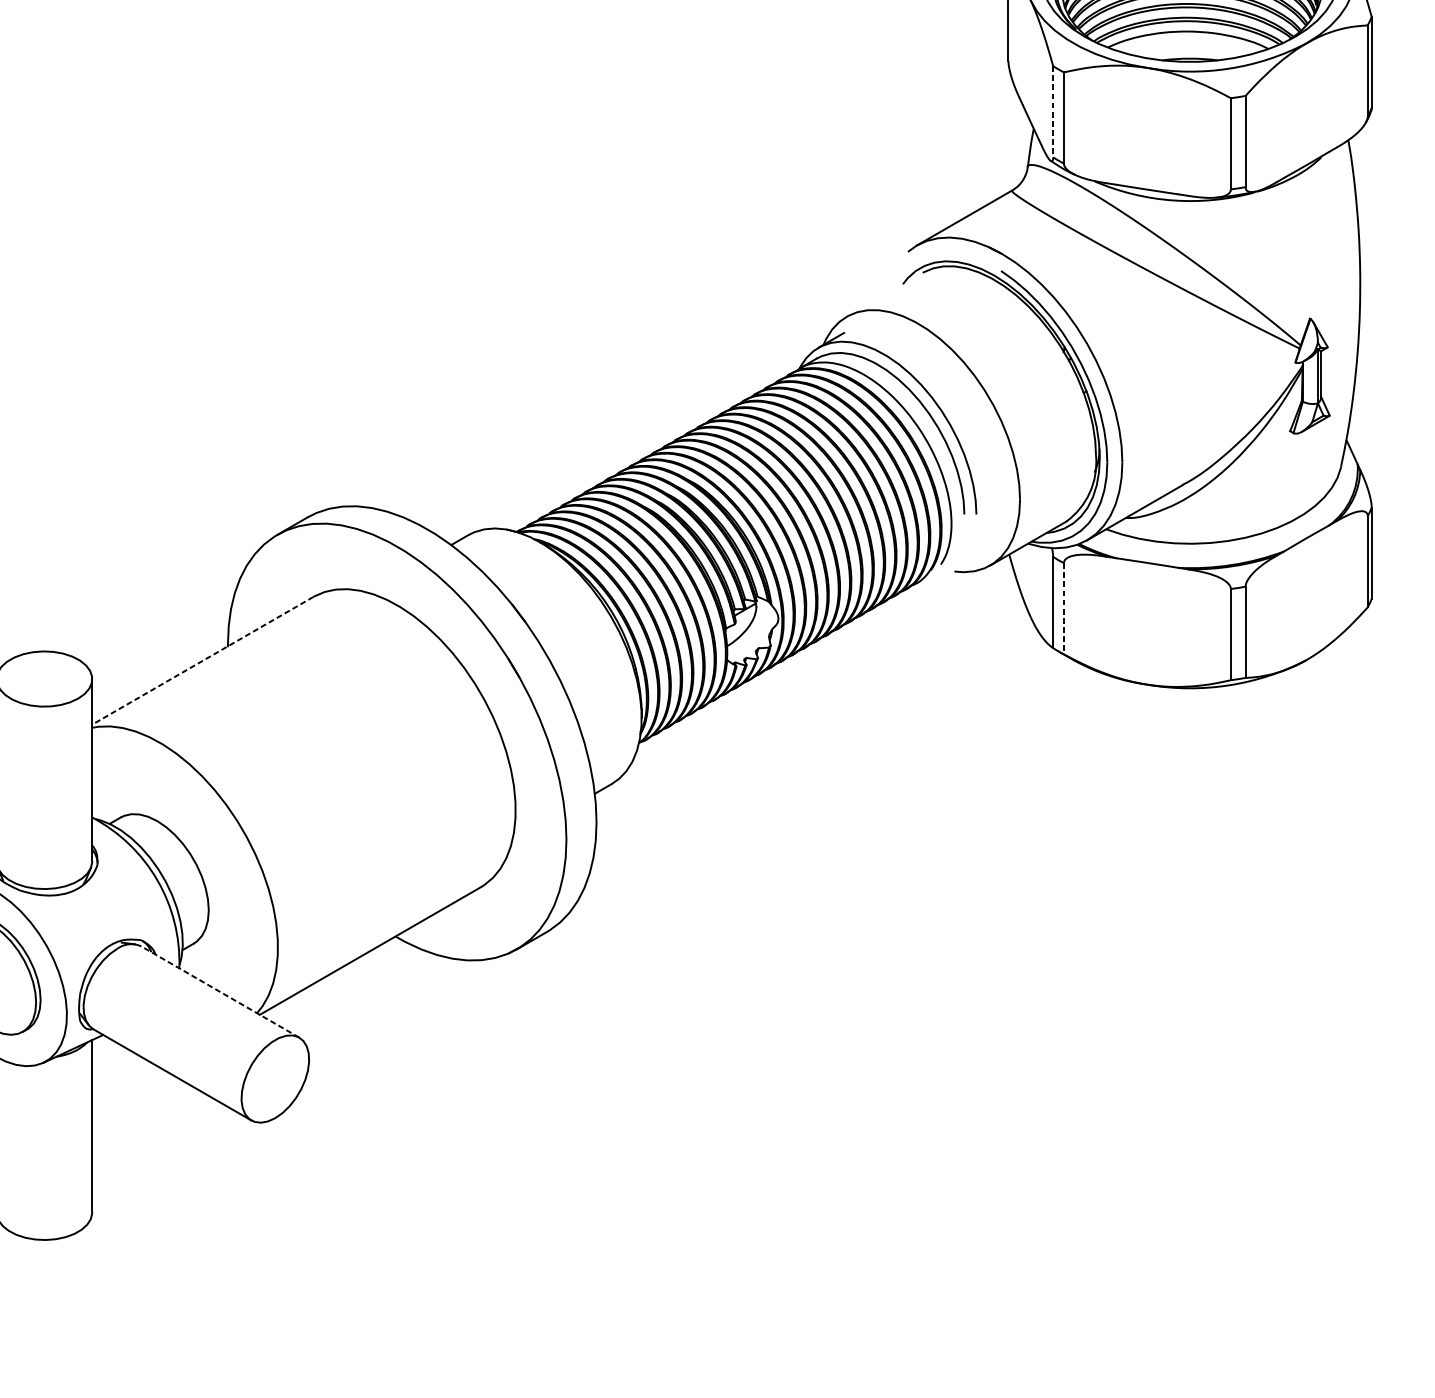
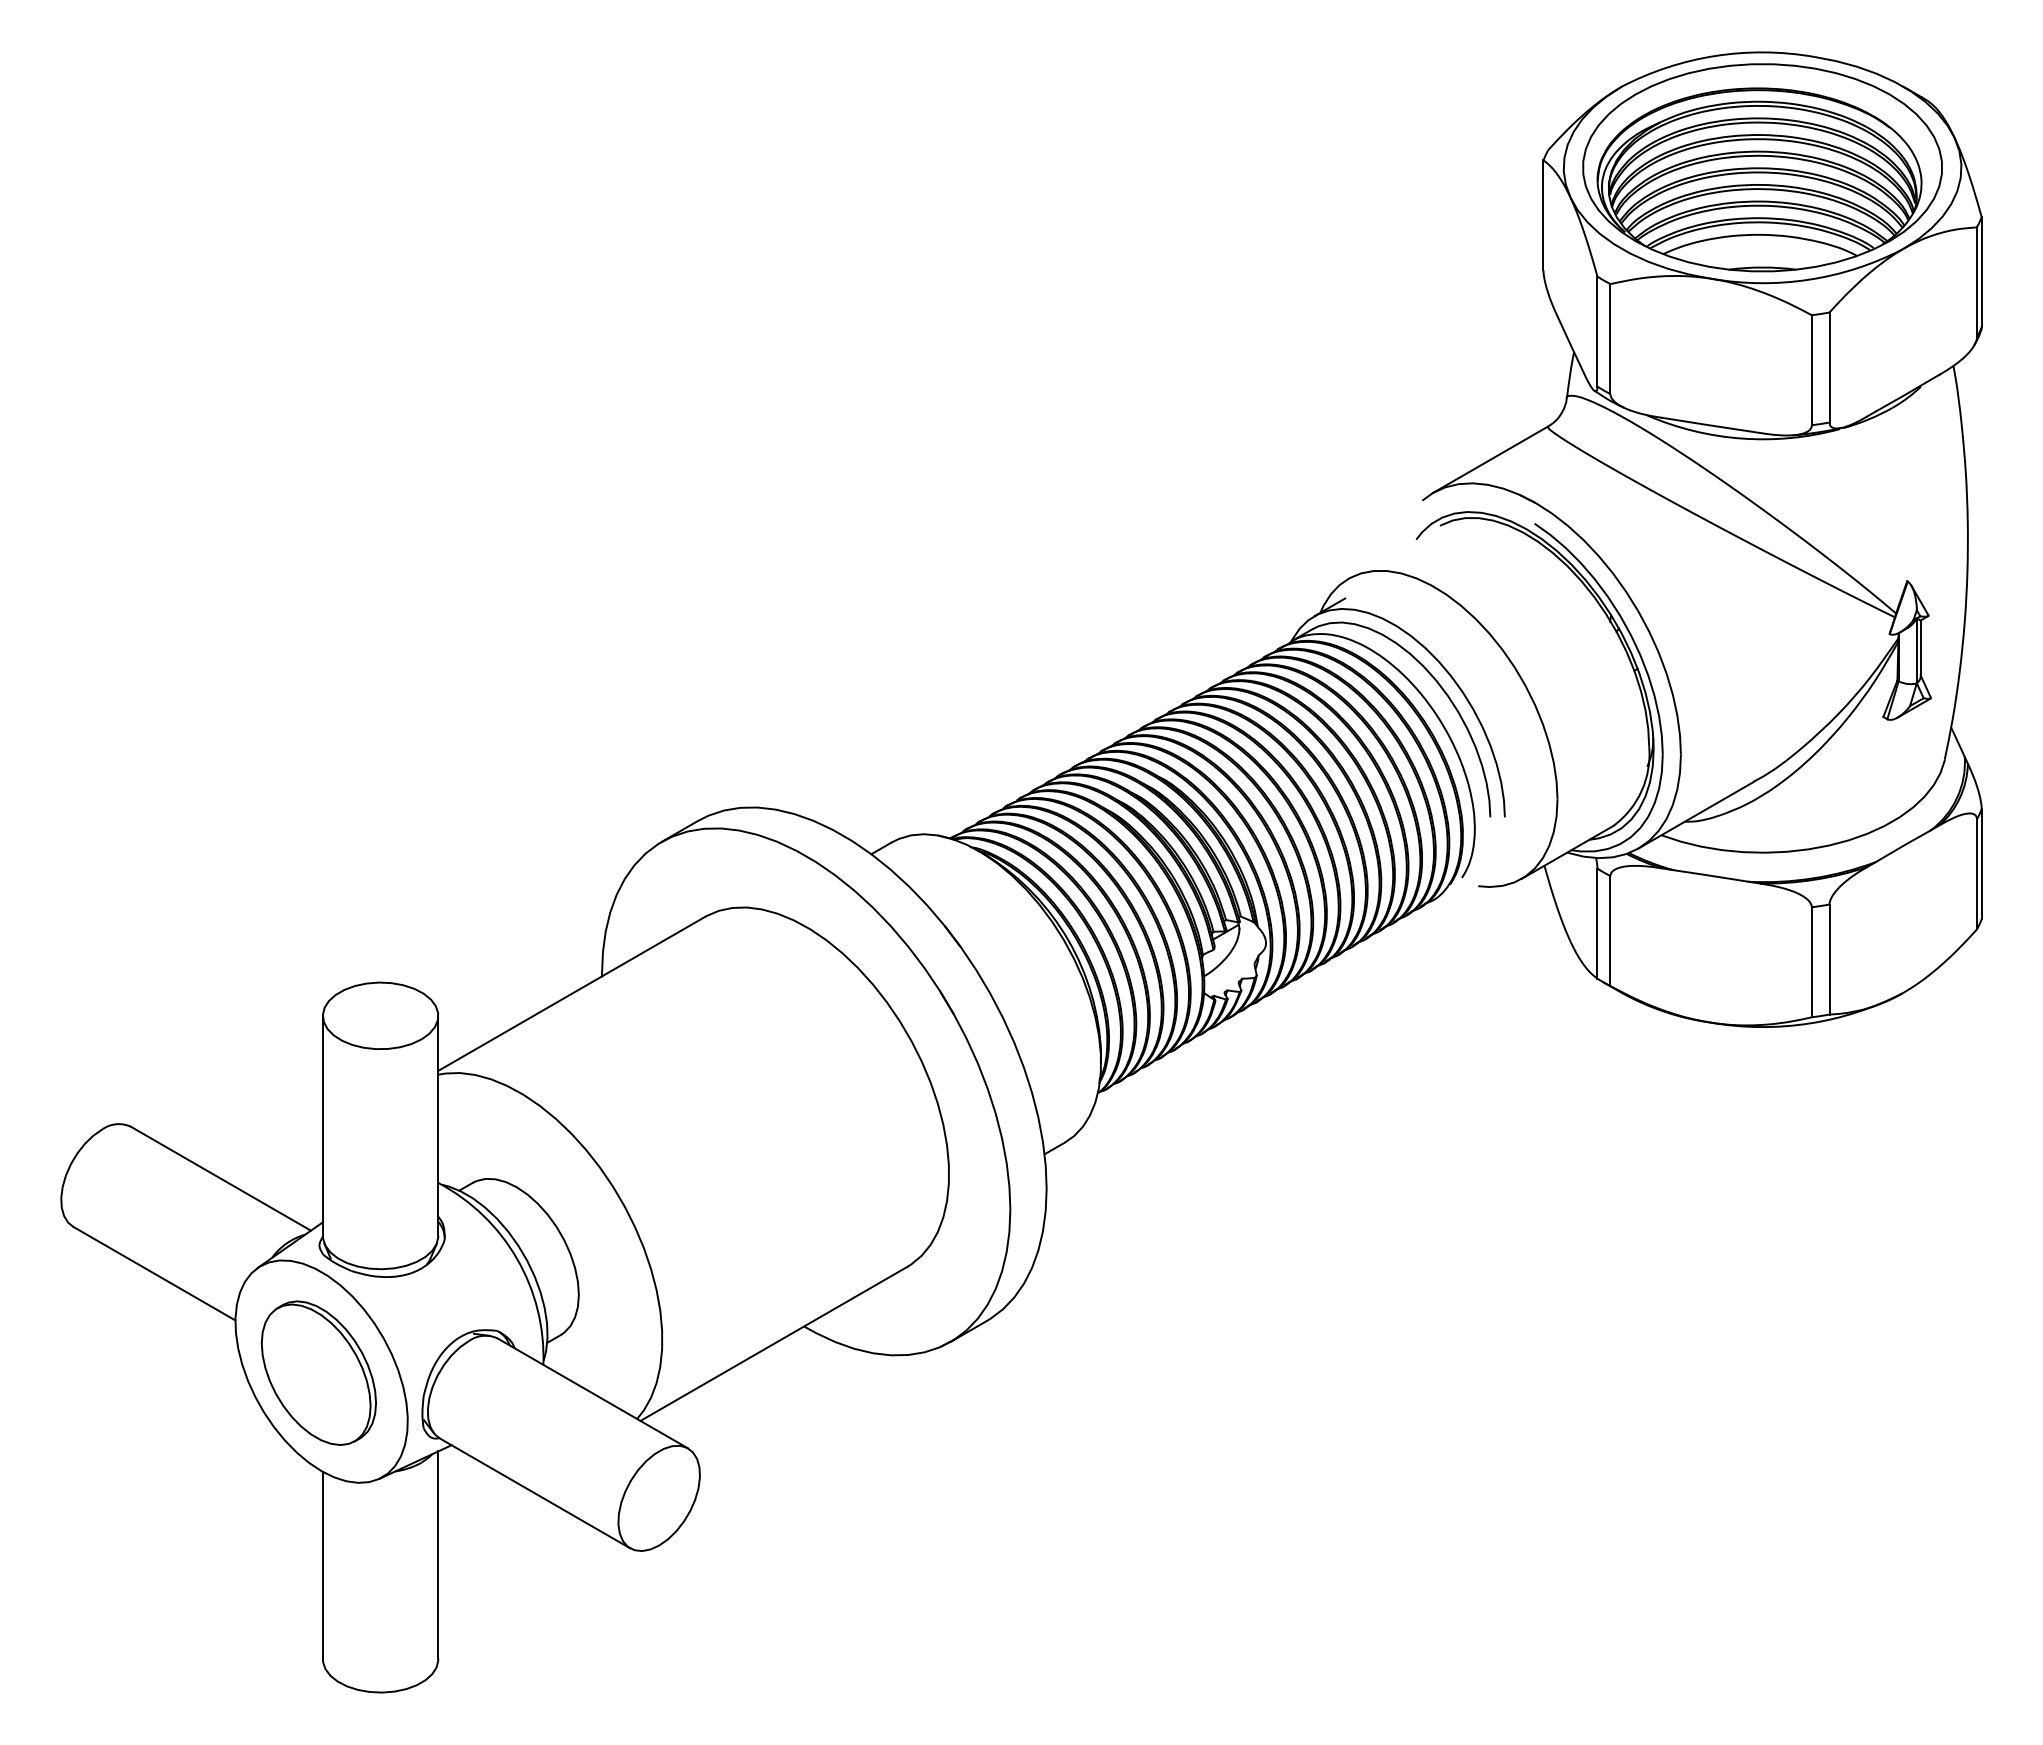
line: (1053, 112) -> (1597, 332), dashed -> solid
line: (1063, 609) -> (1610, 931), dashed -> solid
line: (202, 661) -> (571, 994), dashed -> solid
line: (220, 992) -> (592, 1393), dashed -> solid

